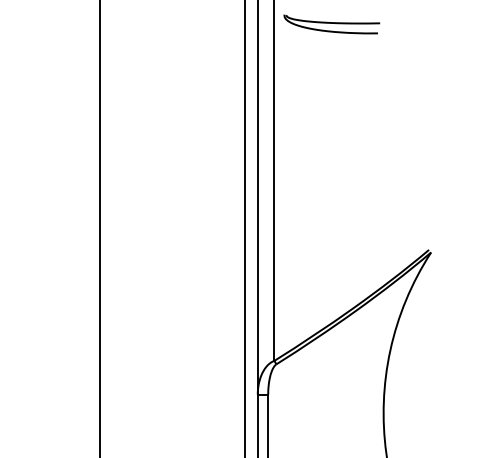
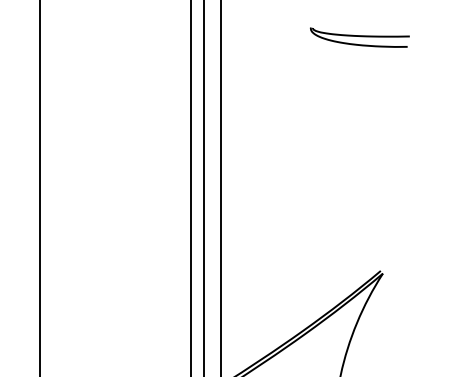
part: (331, 24) -> (359, 37), moved

